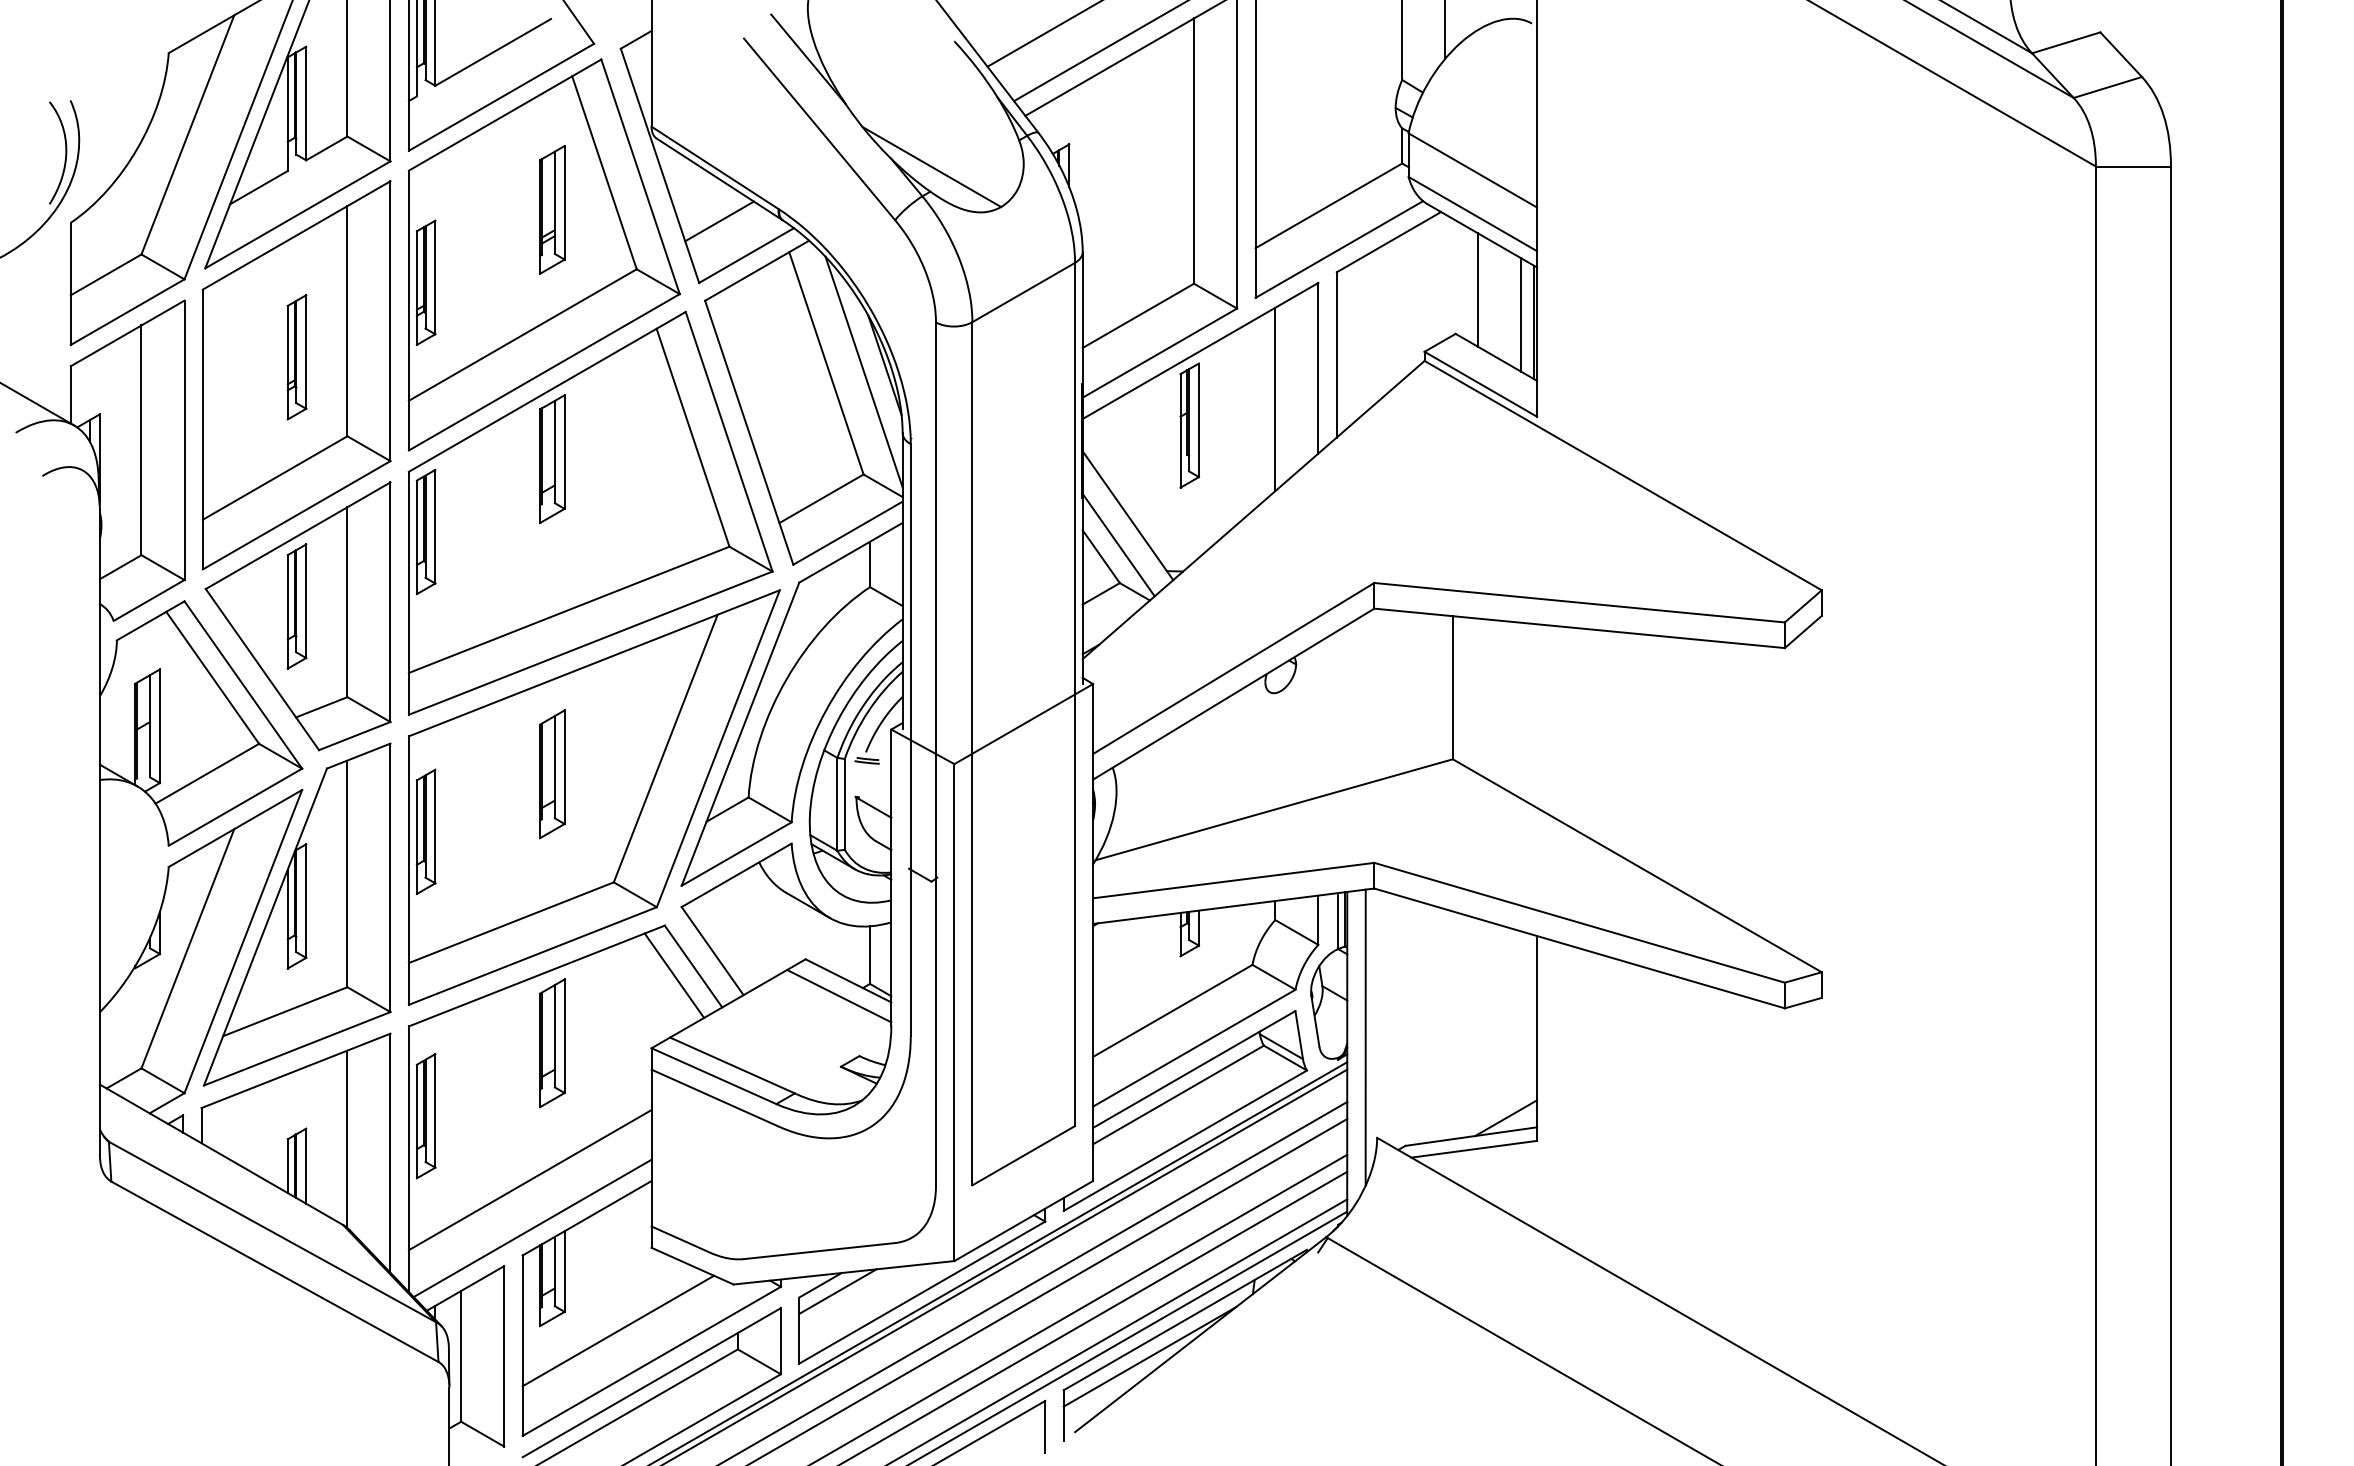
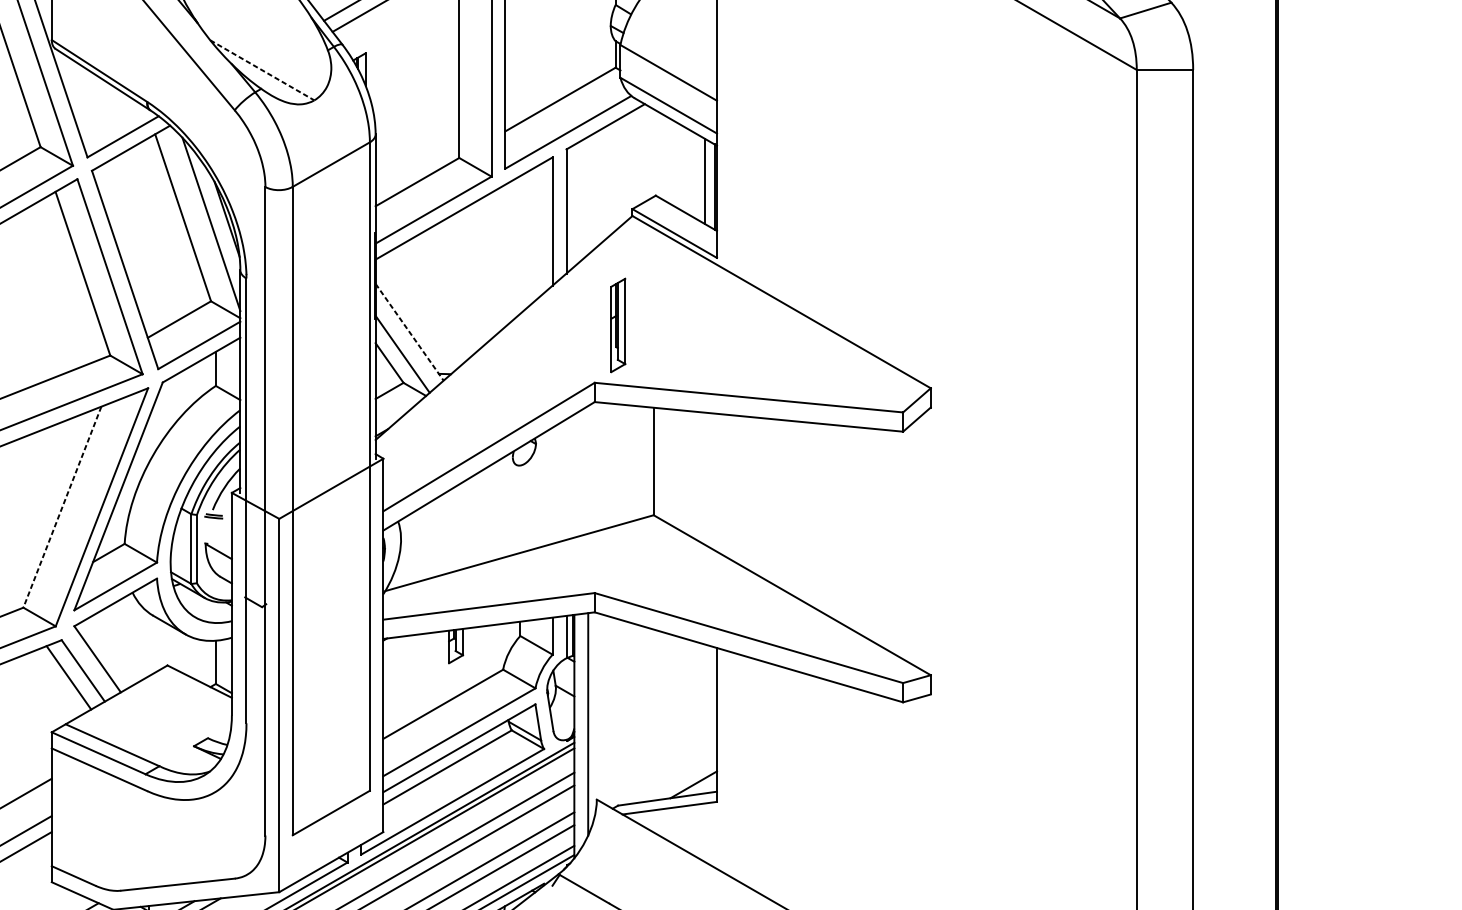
line: (932, 167) -> (262, 70), solid -> dashed
line: (719, 221) -> (102, 111), removed
line: (1477, 289) -> (672, 162), removed
line: (1275, 399) -> (520, 244), removed
part: (1189, 425) -> (618, 325), moved
line: (1127, 515) -> (409, 332), solid -> dashed
line: (665, 748) -> (62, 507), solid -> dashed
line: (839, 995) -> (192, 692), removed

